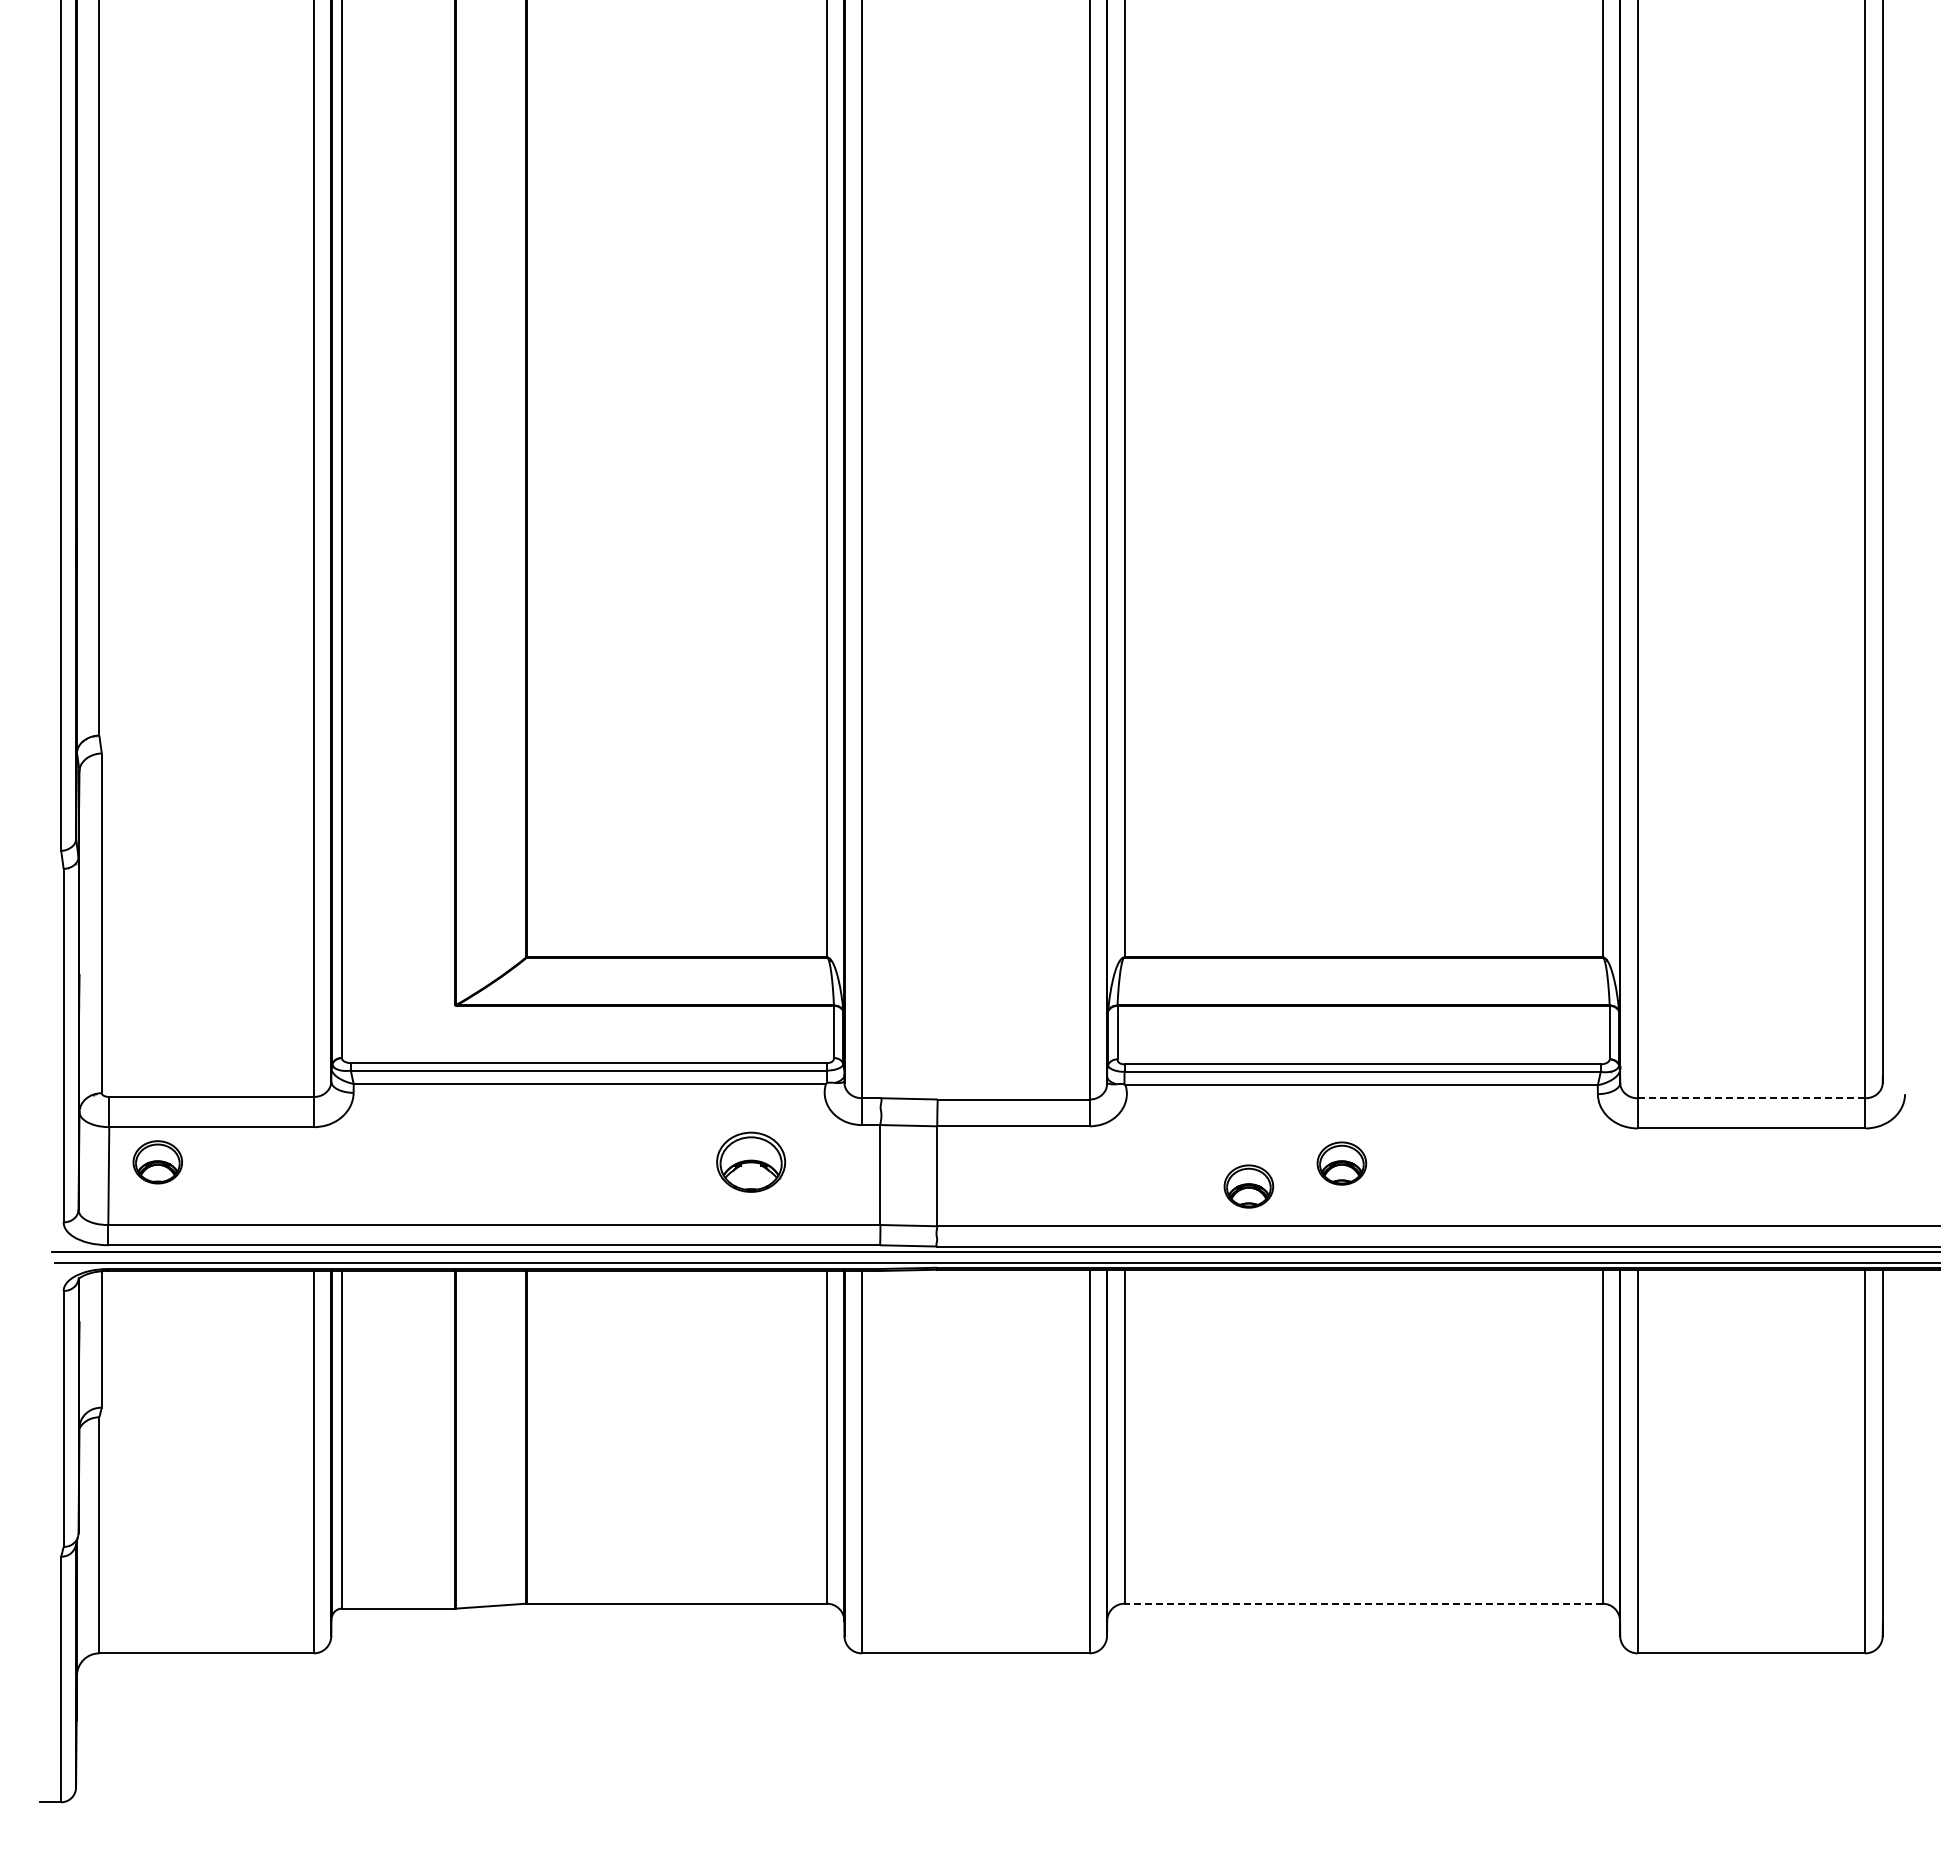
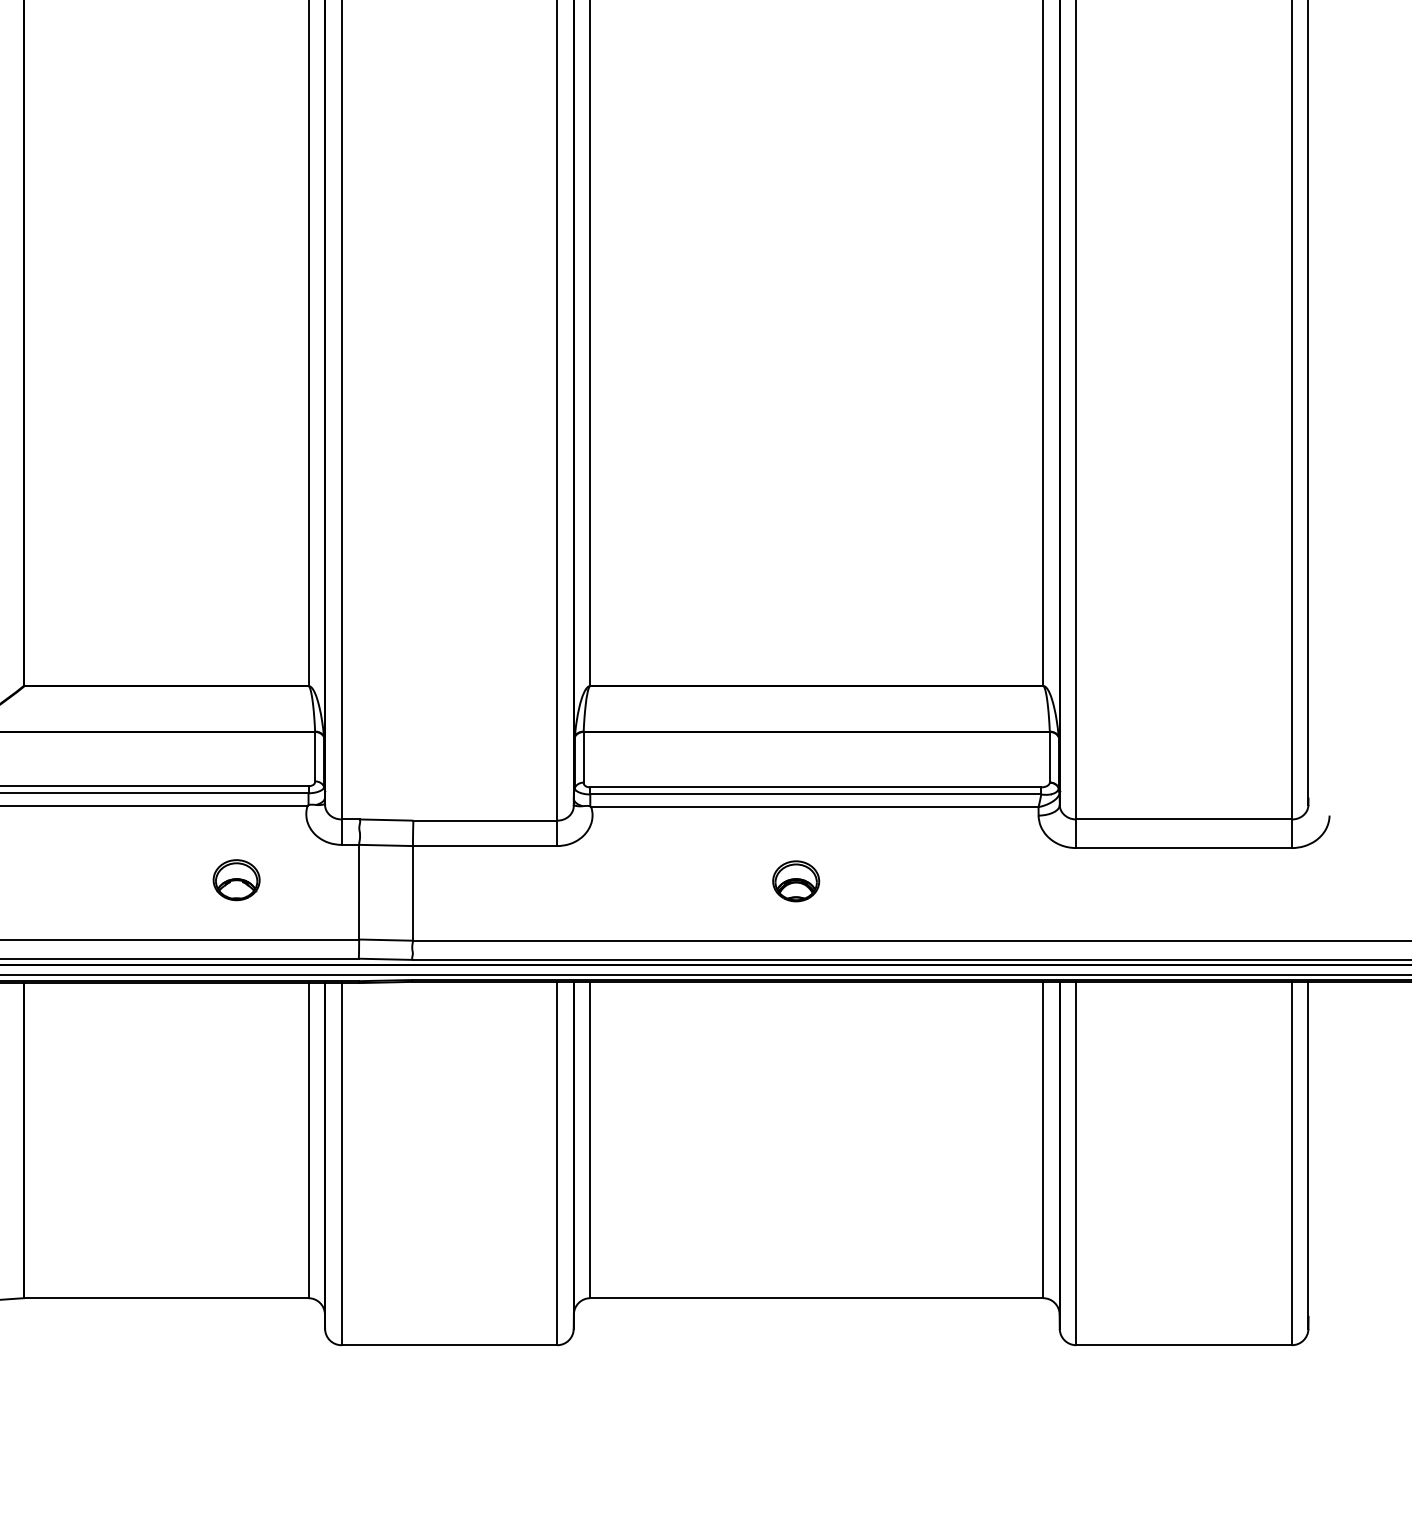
line: (1751, 1098) -> (1184, 819), dashed -> solid
part: (750, 1162) -> (236, 880), size x0.71
part: (1248, 1186) -> (707, 903), removed
line: (1363, 1603) -> (816, 1297), dashed -> solid

